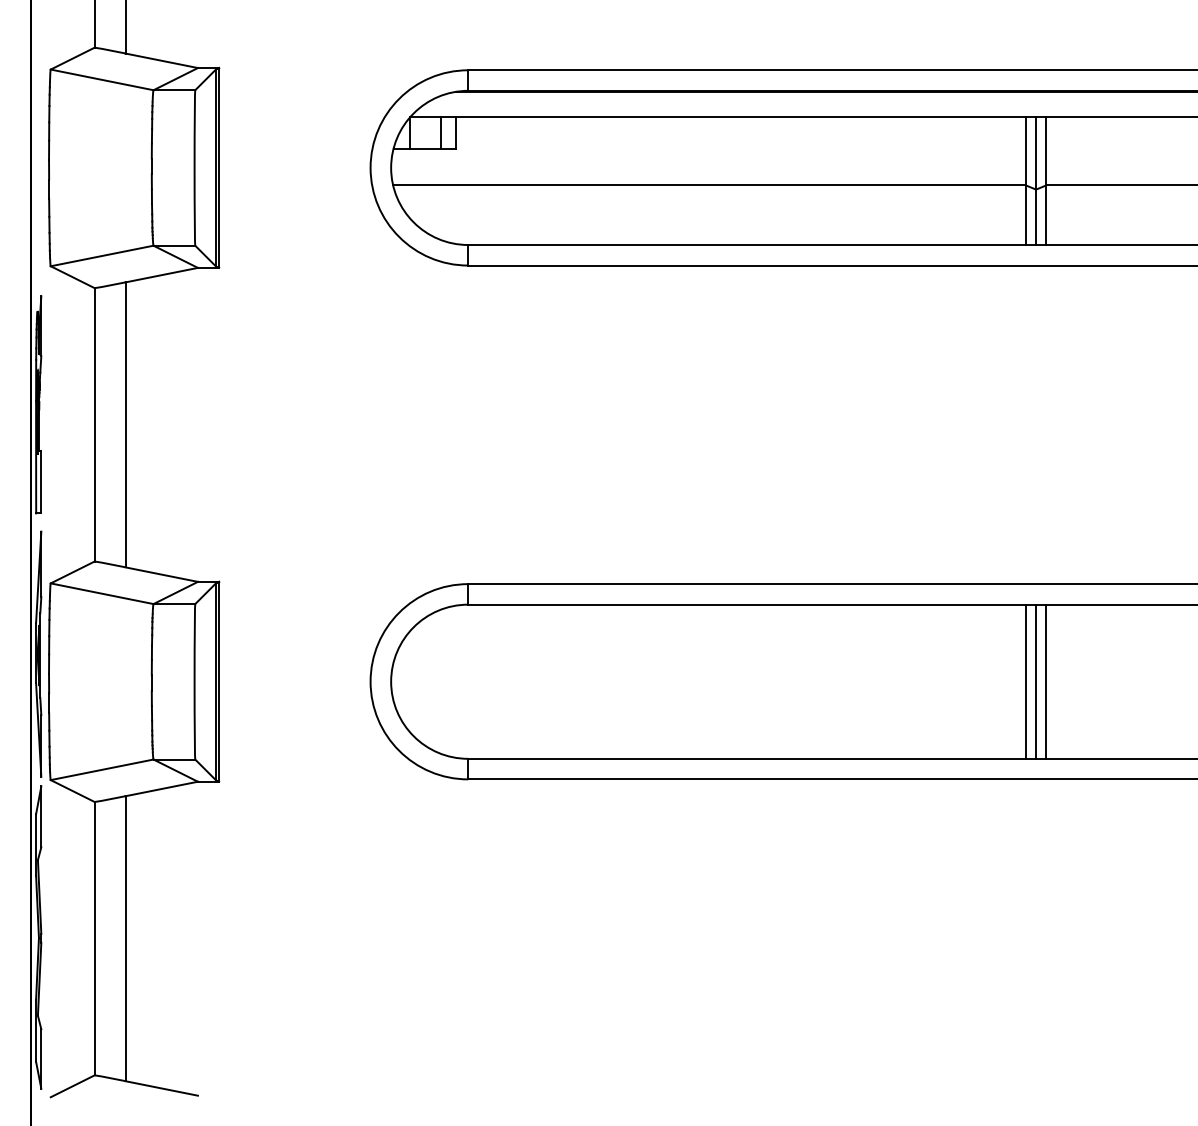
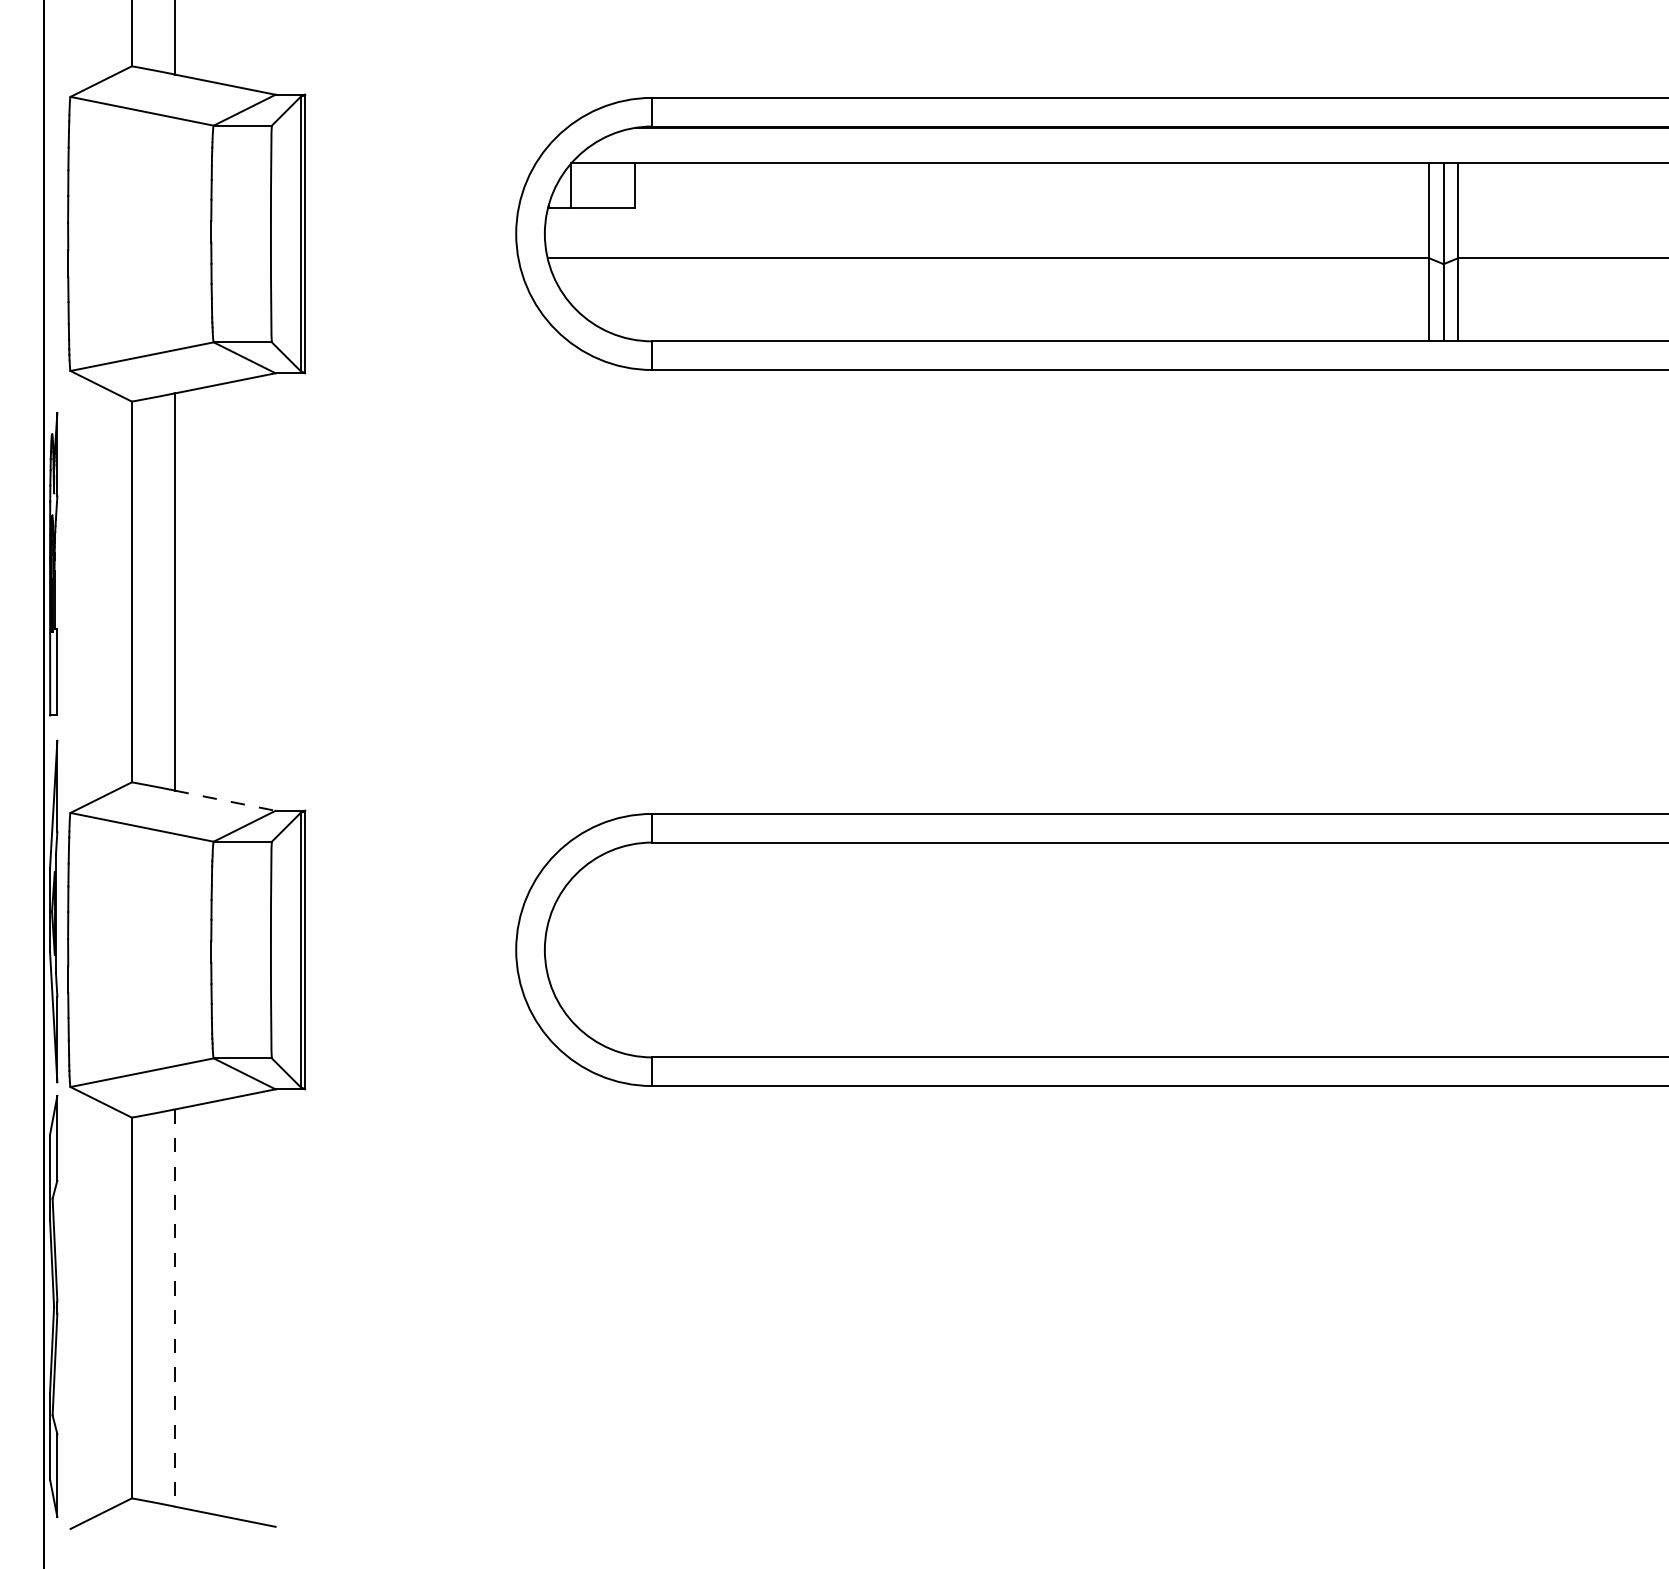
line: (441, 133) -> (614, 185), removed
line: (161, 574) -> (225, 800), solid -> dashed
line: (1025, 681) -> (1429, 949), removed
line: (1036, 681) -> (1443, 949), removed
line: (1046, 681) -> (1457, 949), removed
line: (125, 939) -> (174, 1308), solid -> dashed

